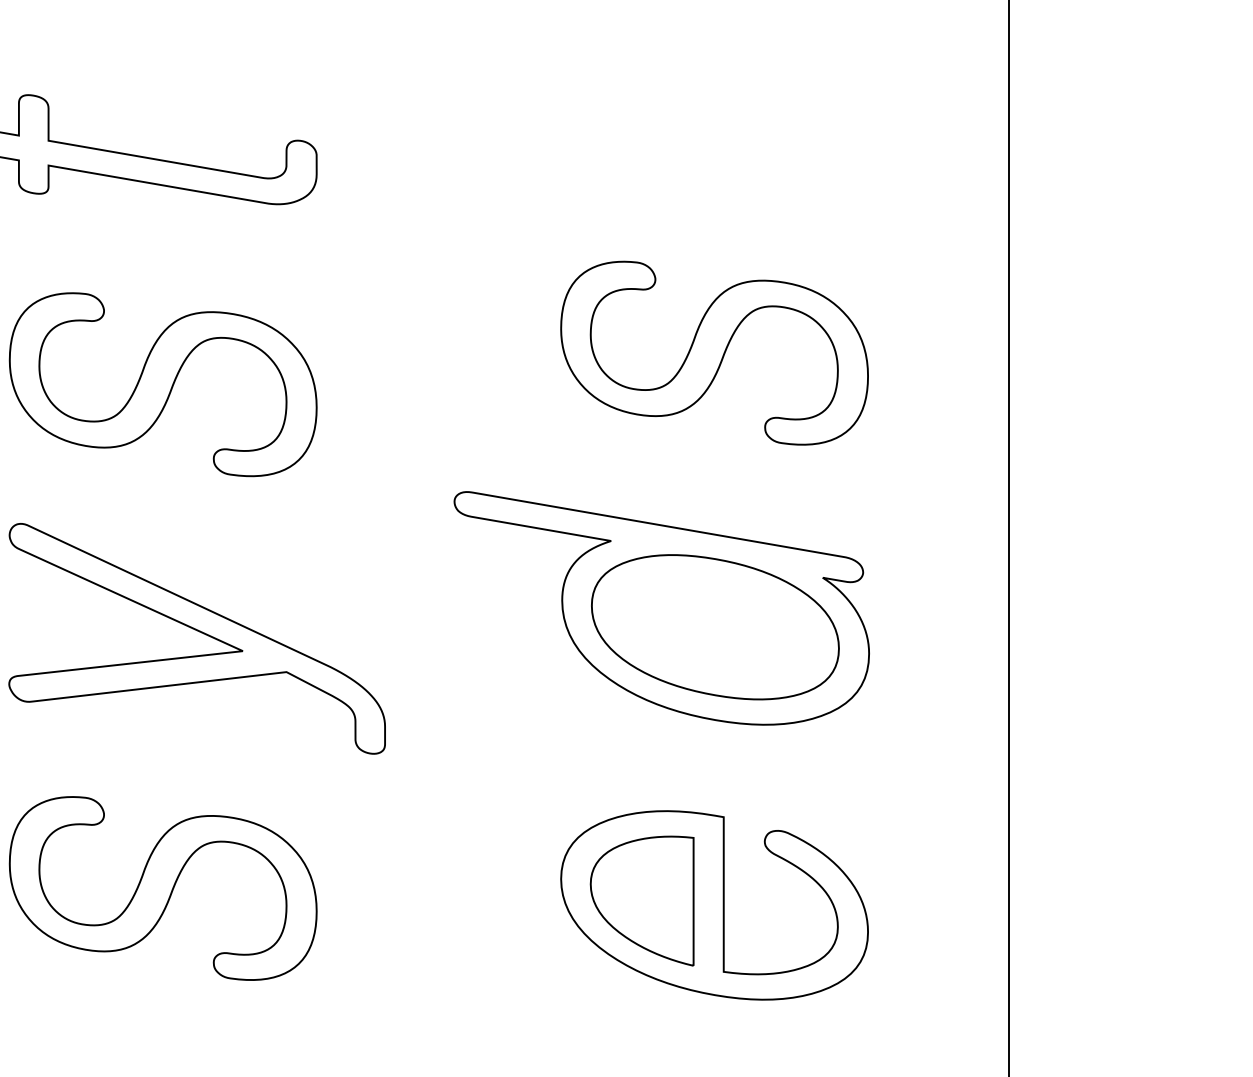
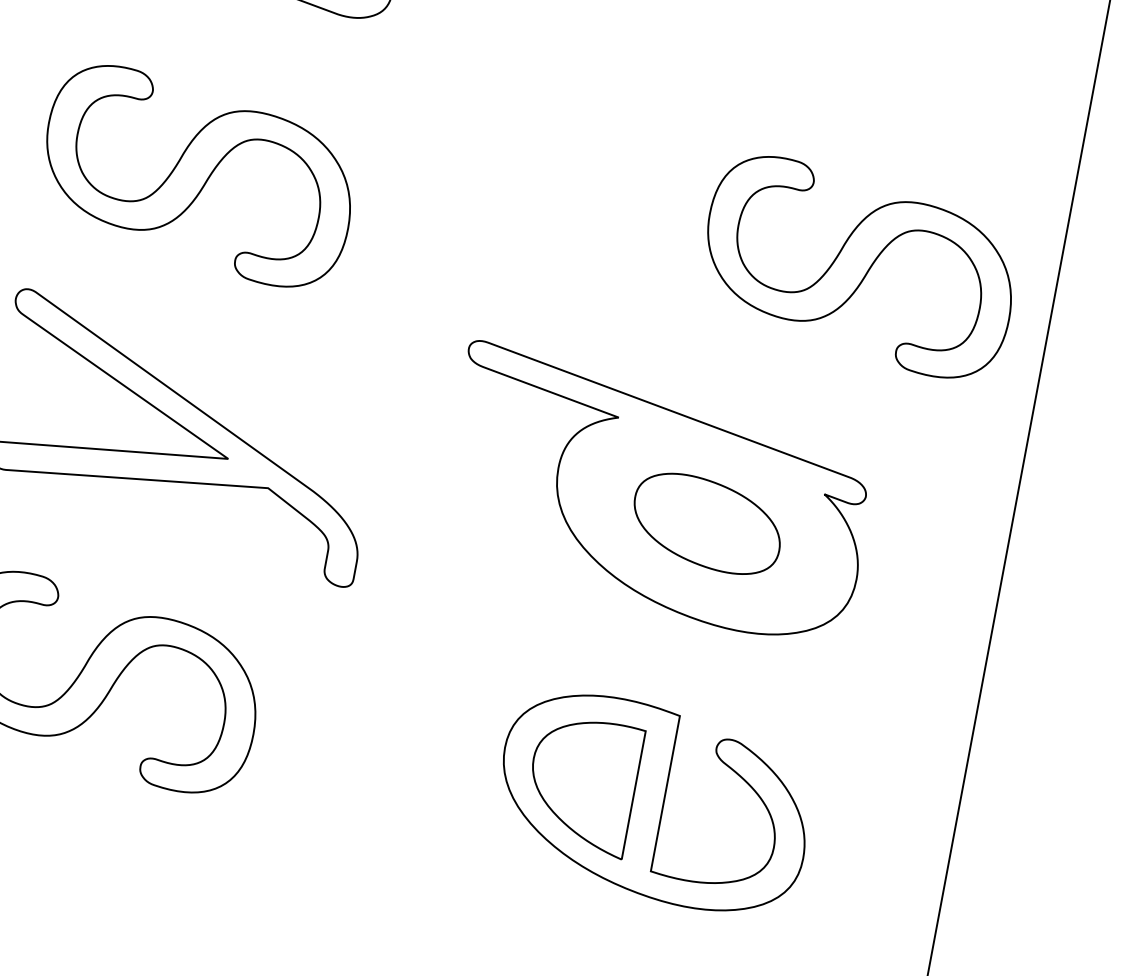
part: (714, 352) -> (859, 266), moved
part: (715, 627) -> (707, 524), size x0.6

